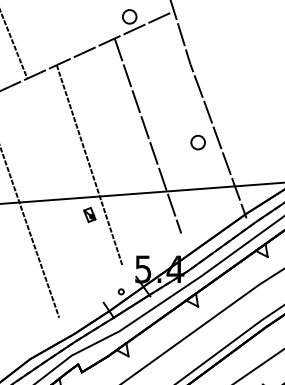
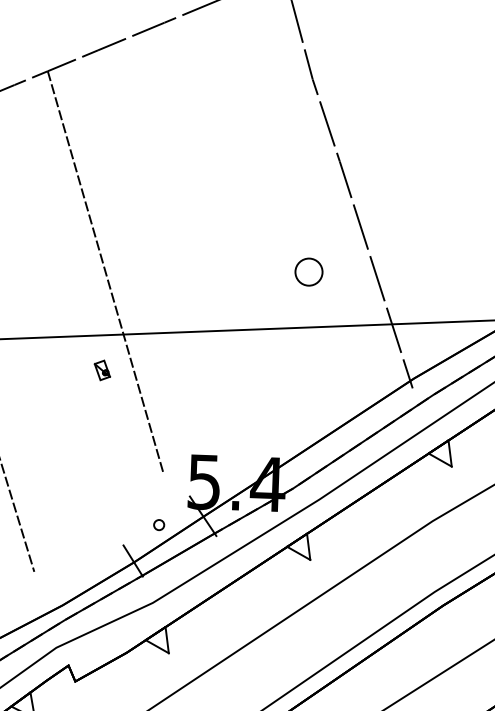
line: (147, 135) -> (222, 217), removed
part: (197, 142) -> (307, 271), moved
part: (89, 214) -> (101, 369), size x0.7

